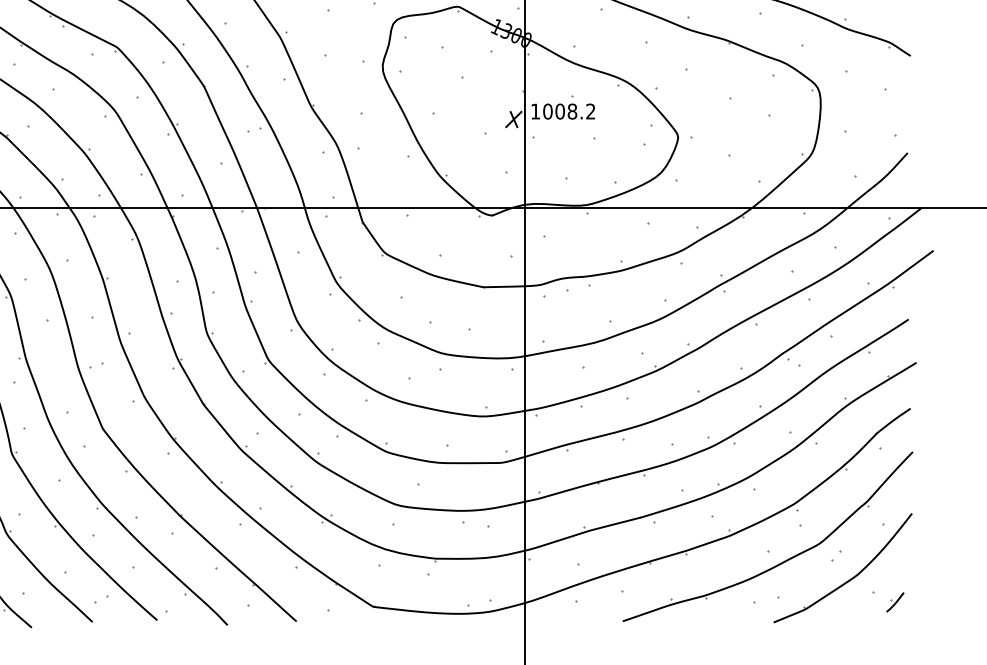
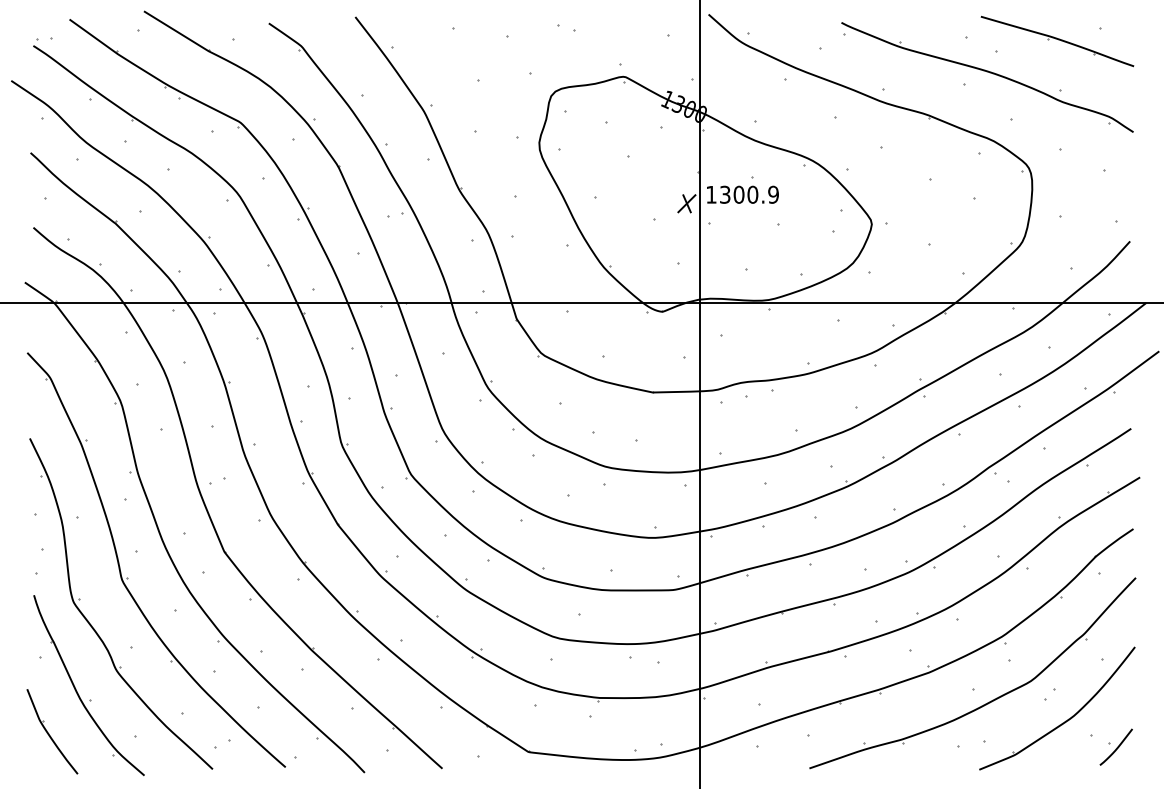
text: (568, 111) -> (748, 194), 1008.2 -> 1300.9
part: (894, 601) -> (1115, 746), size x1.67

